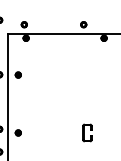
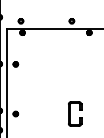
part: (87, 132) -> (75, 113), size x1.67

